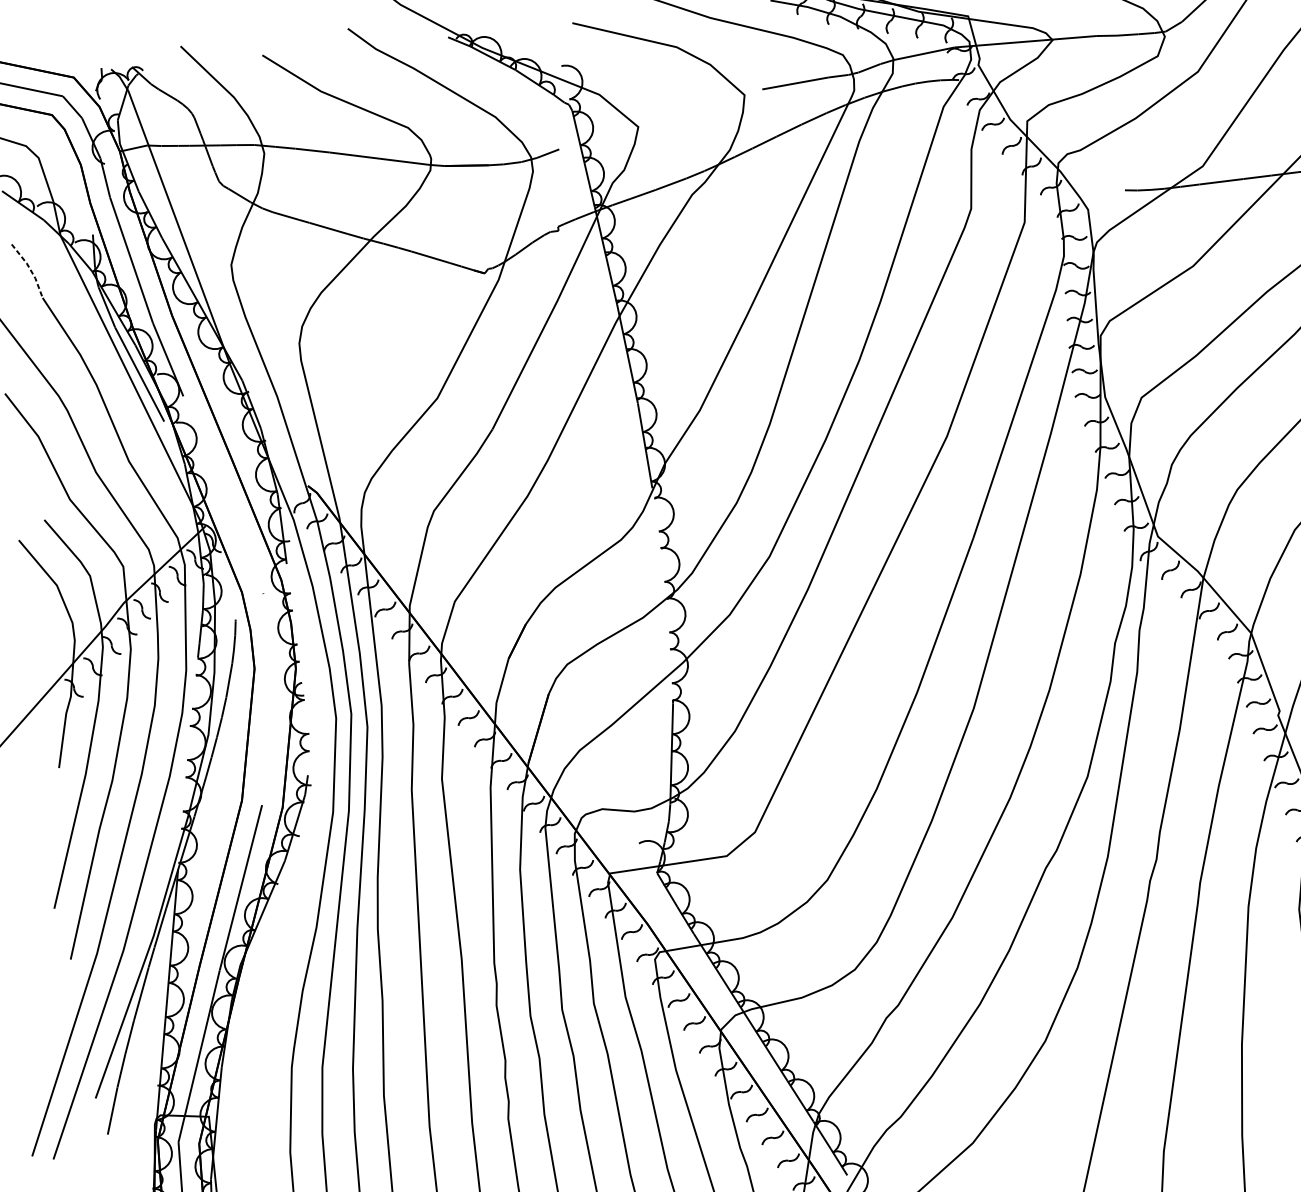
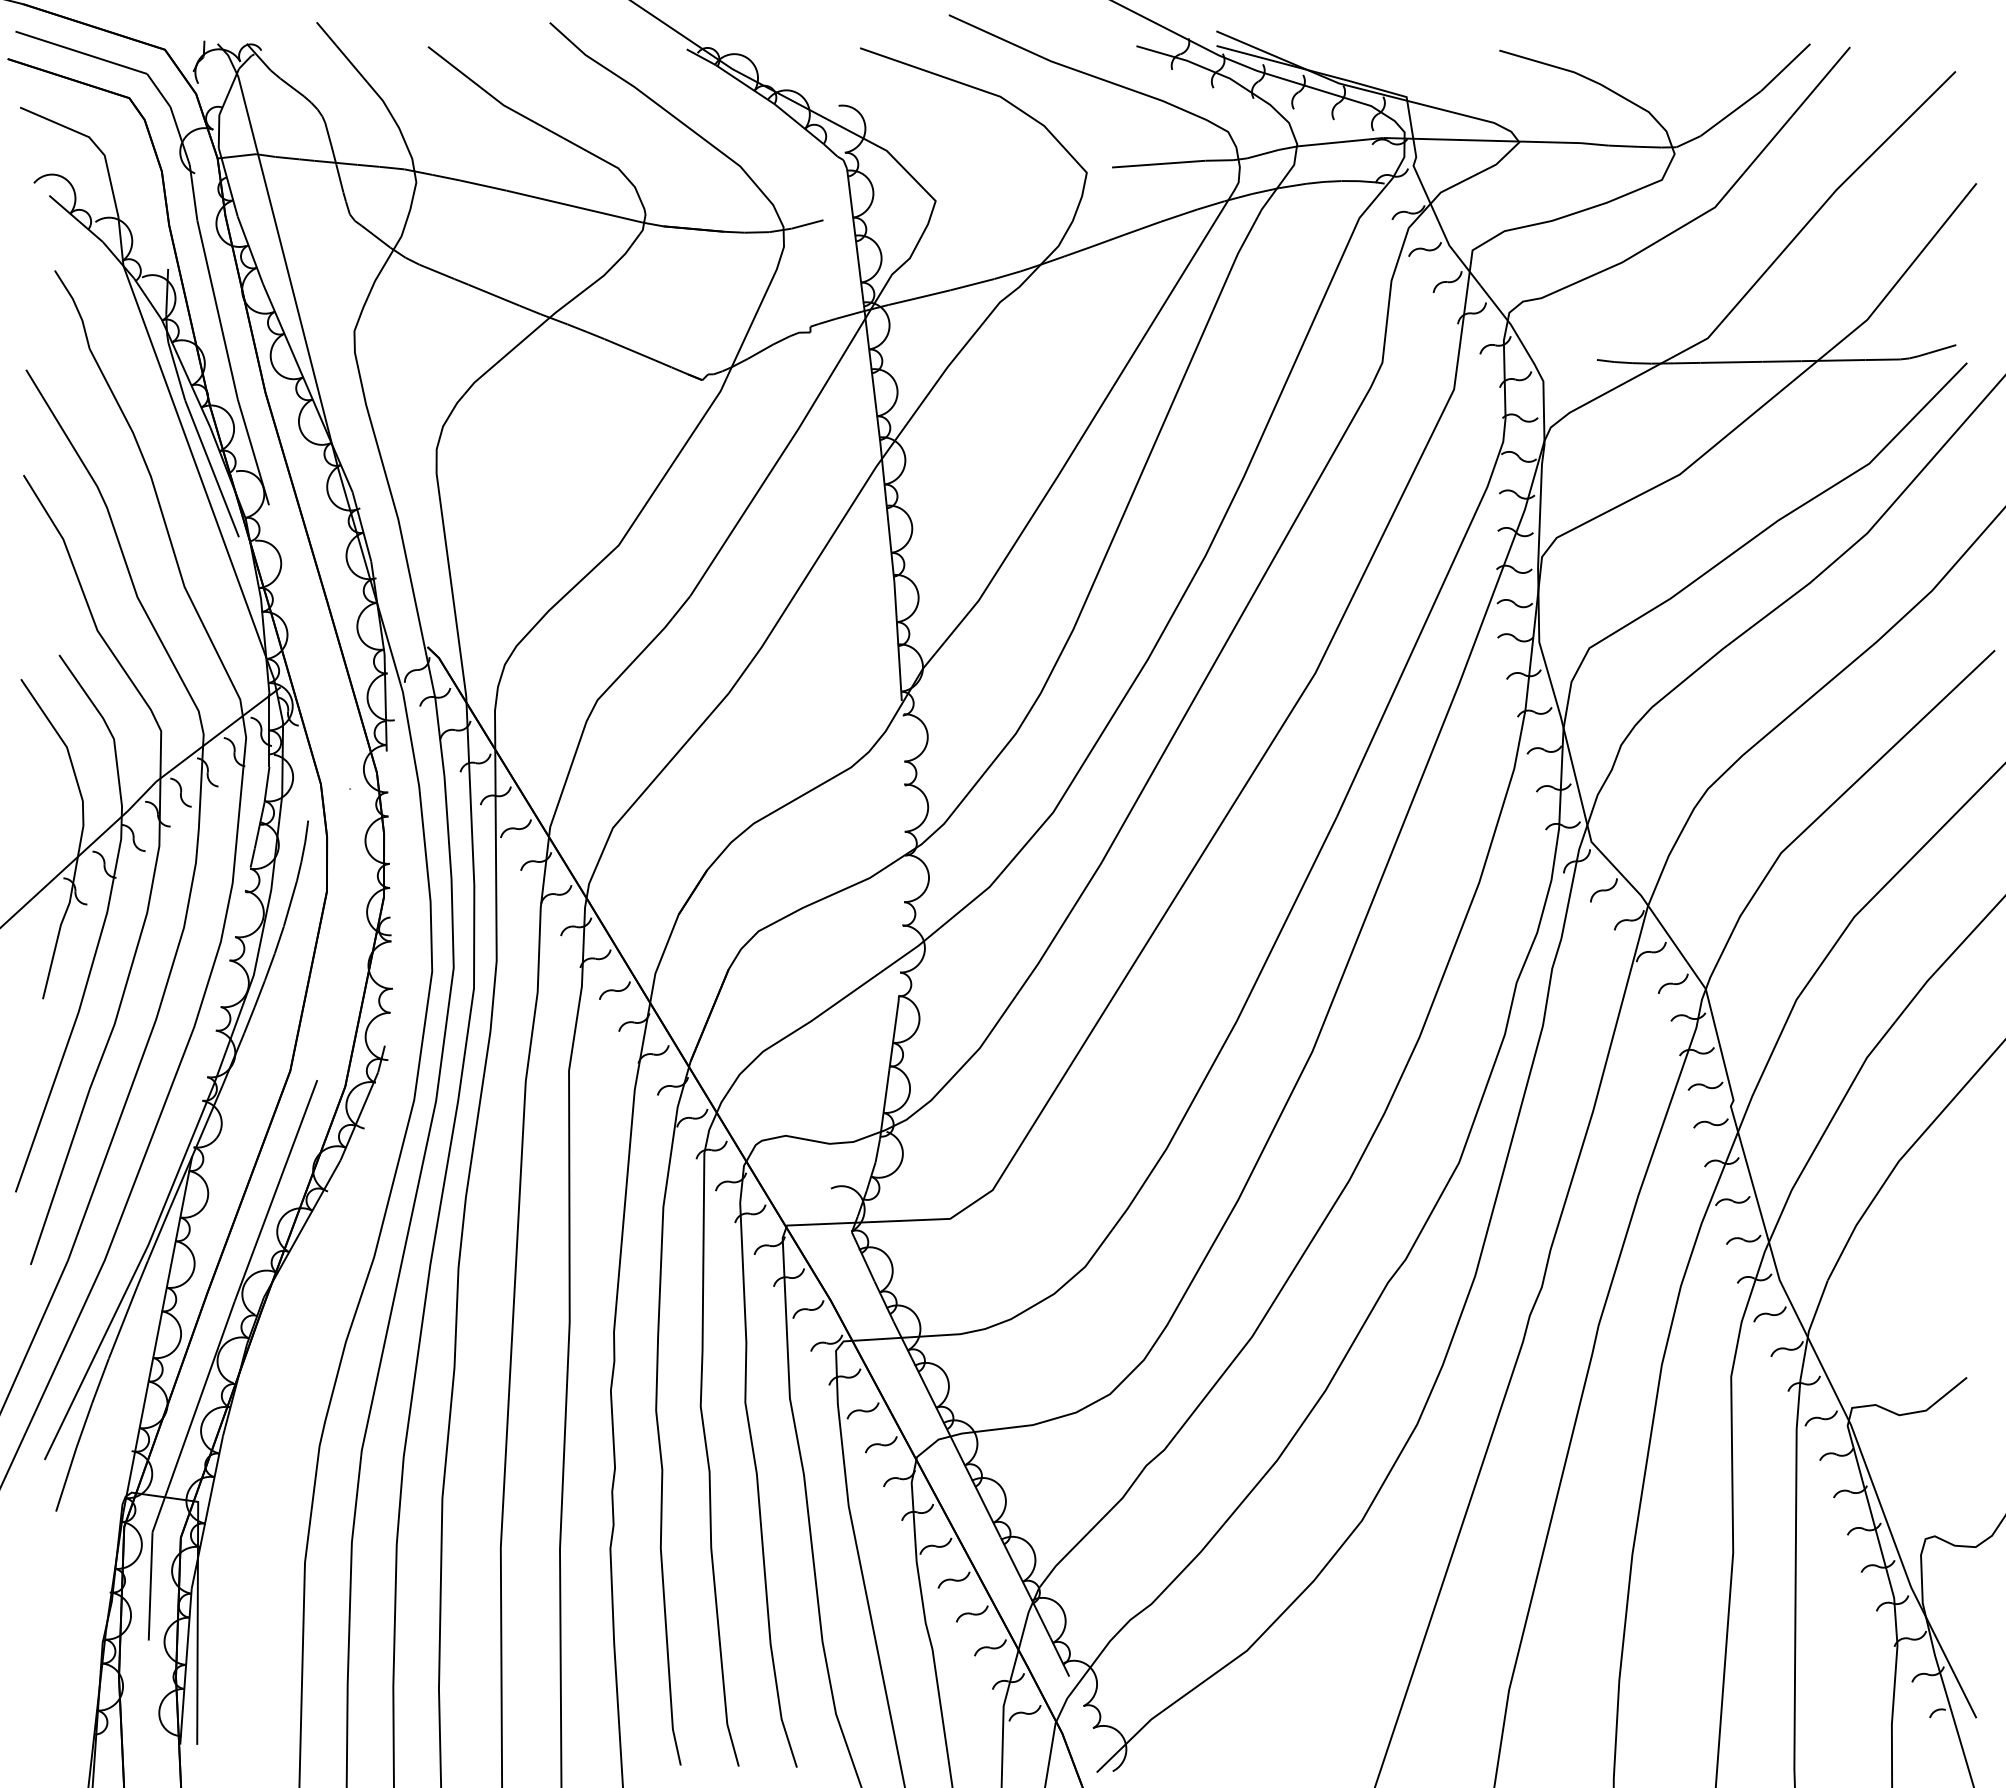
line: (30, 269) -> (76, 307), dashed -> solid

